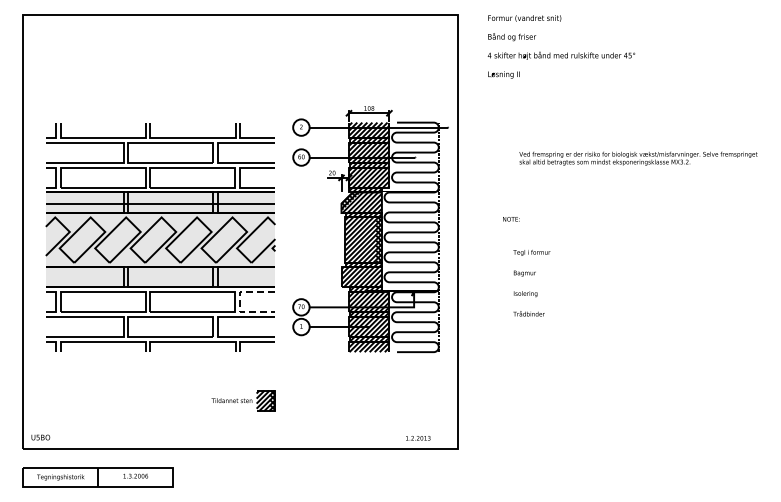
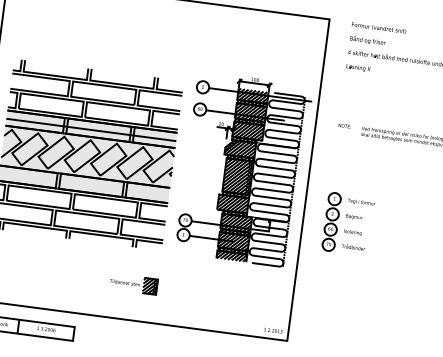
text: (511, 219) -> (344, 126), moved
part: (495, 283) -> (331, 221), added
line: (239, 302) -> (140, 210), dashed -> solid
text: (418, 438) -> (273, 330), moved

